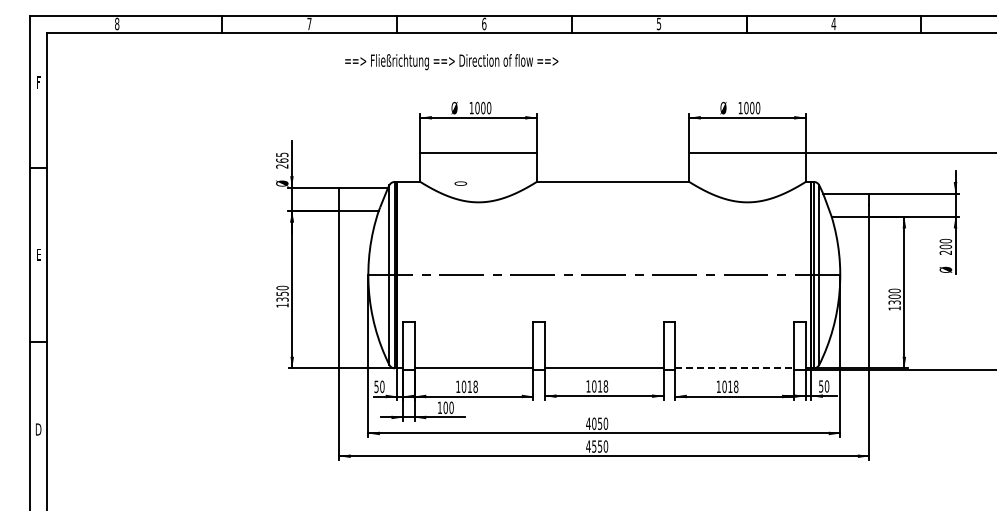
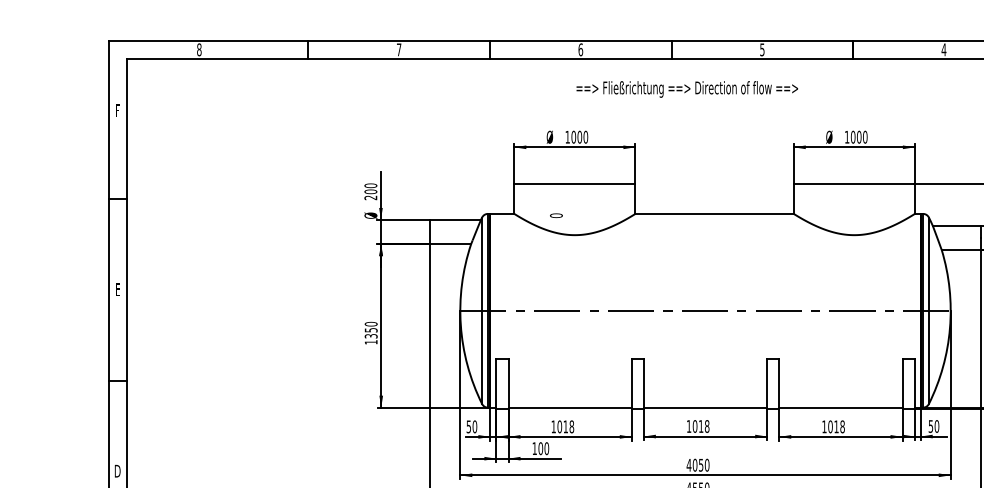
text: (451, 62) -> (687, 89), moved
text: (282, 157) -> (371, 188), 265 -> 200
line: (735, 368) -> (841, 407), dashed -> solid

